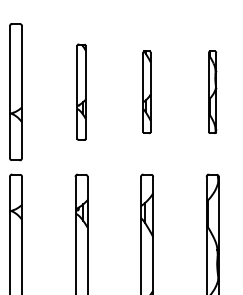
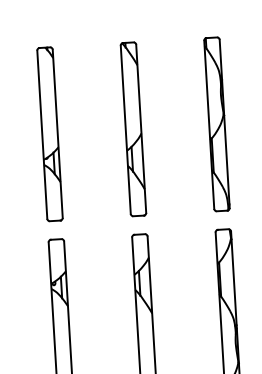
part: (81, 92) -> (49, 134), size x1.43
part: (146, 92) -> (132, 129), size x1.67
part: (212, 92) -> (216, 124), size x1.67

